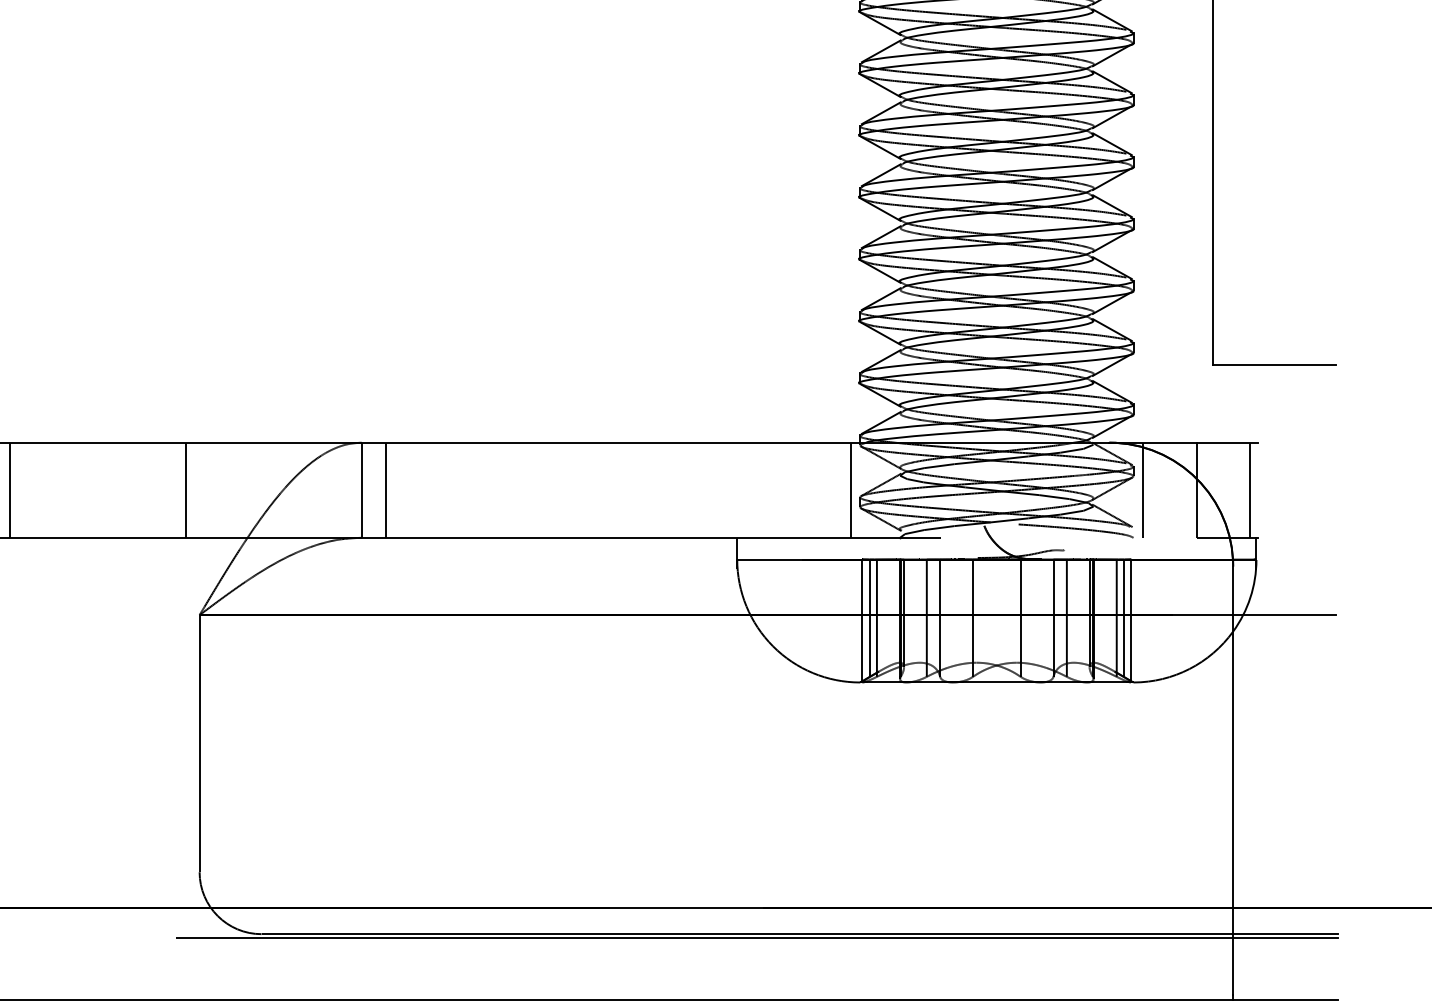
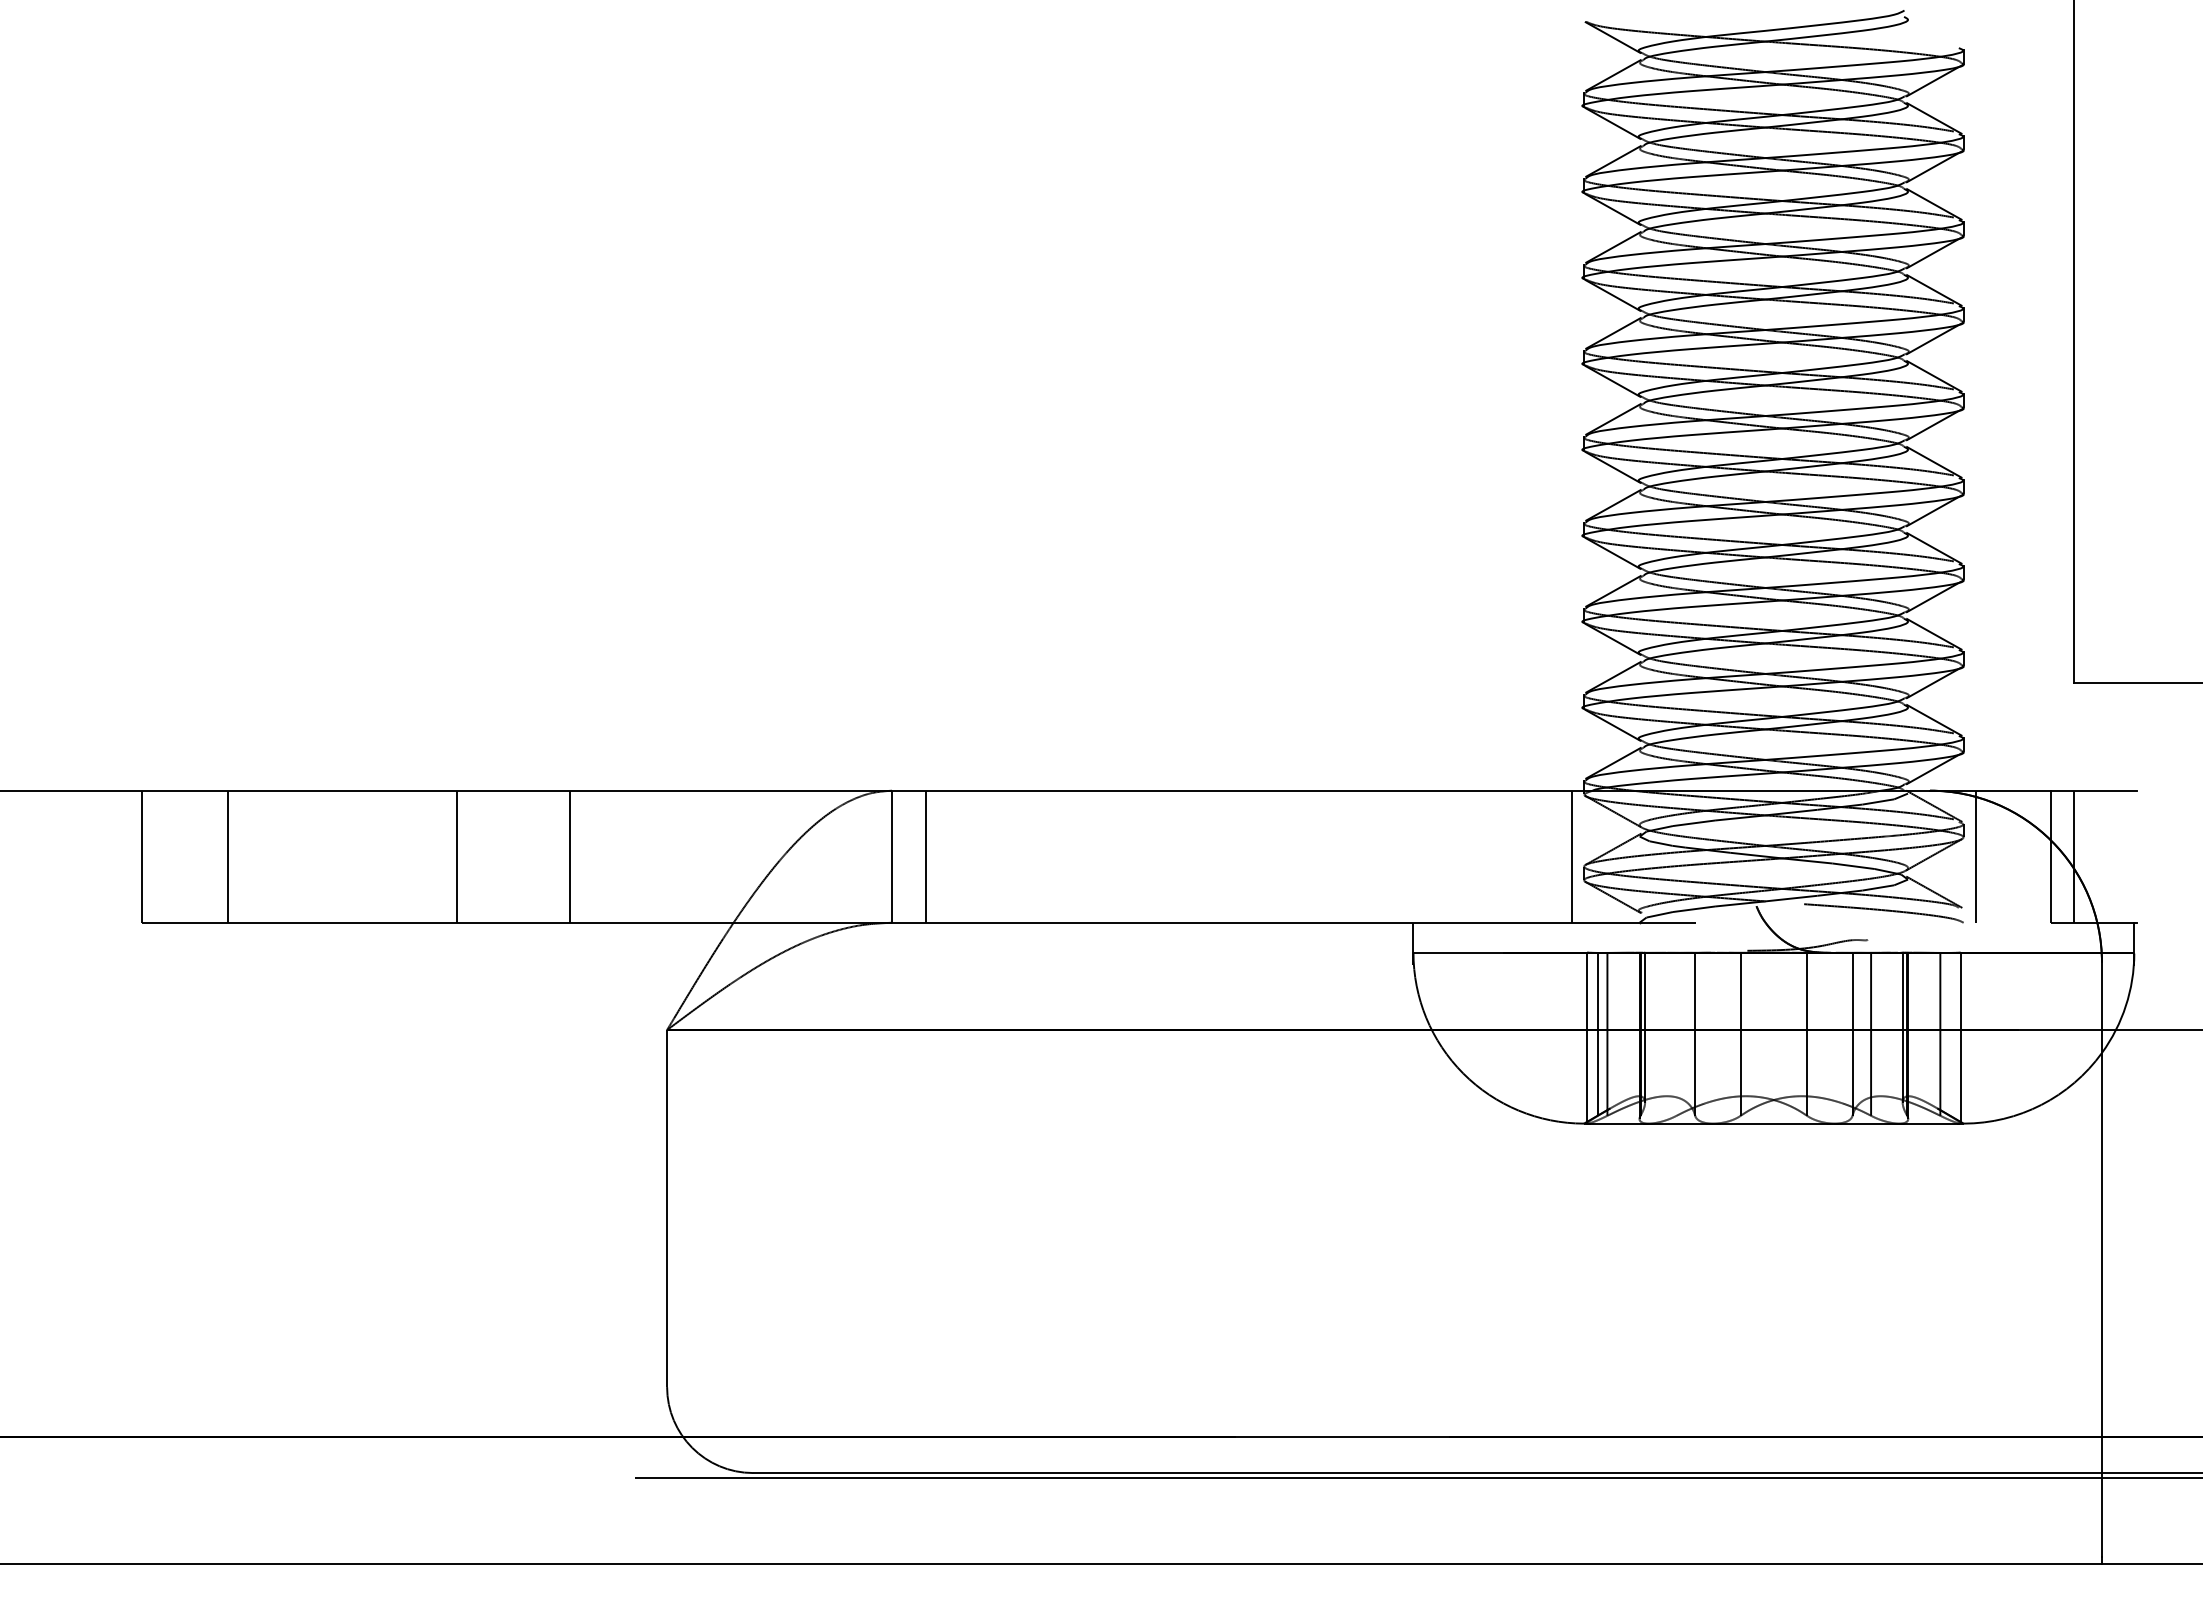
line: (9, 490) -> (456, 856), moved
line: (186, 490) -> (570, 856), moved
line: (1250, 490) -> (2074, 856), moved
line: (926, 617) -> (1676, 1033), removed
line: (1123, 618) -> (1949, 1034), removed

